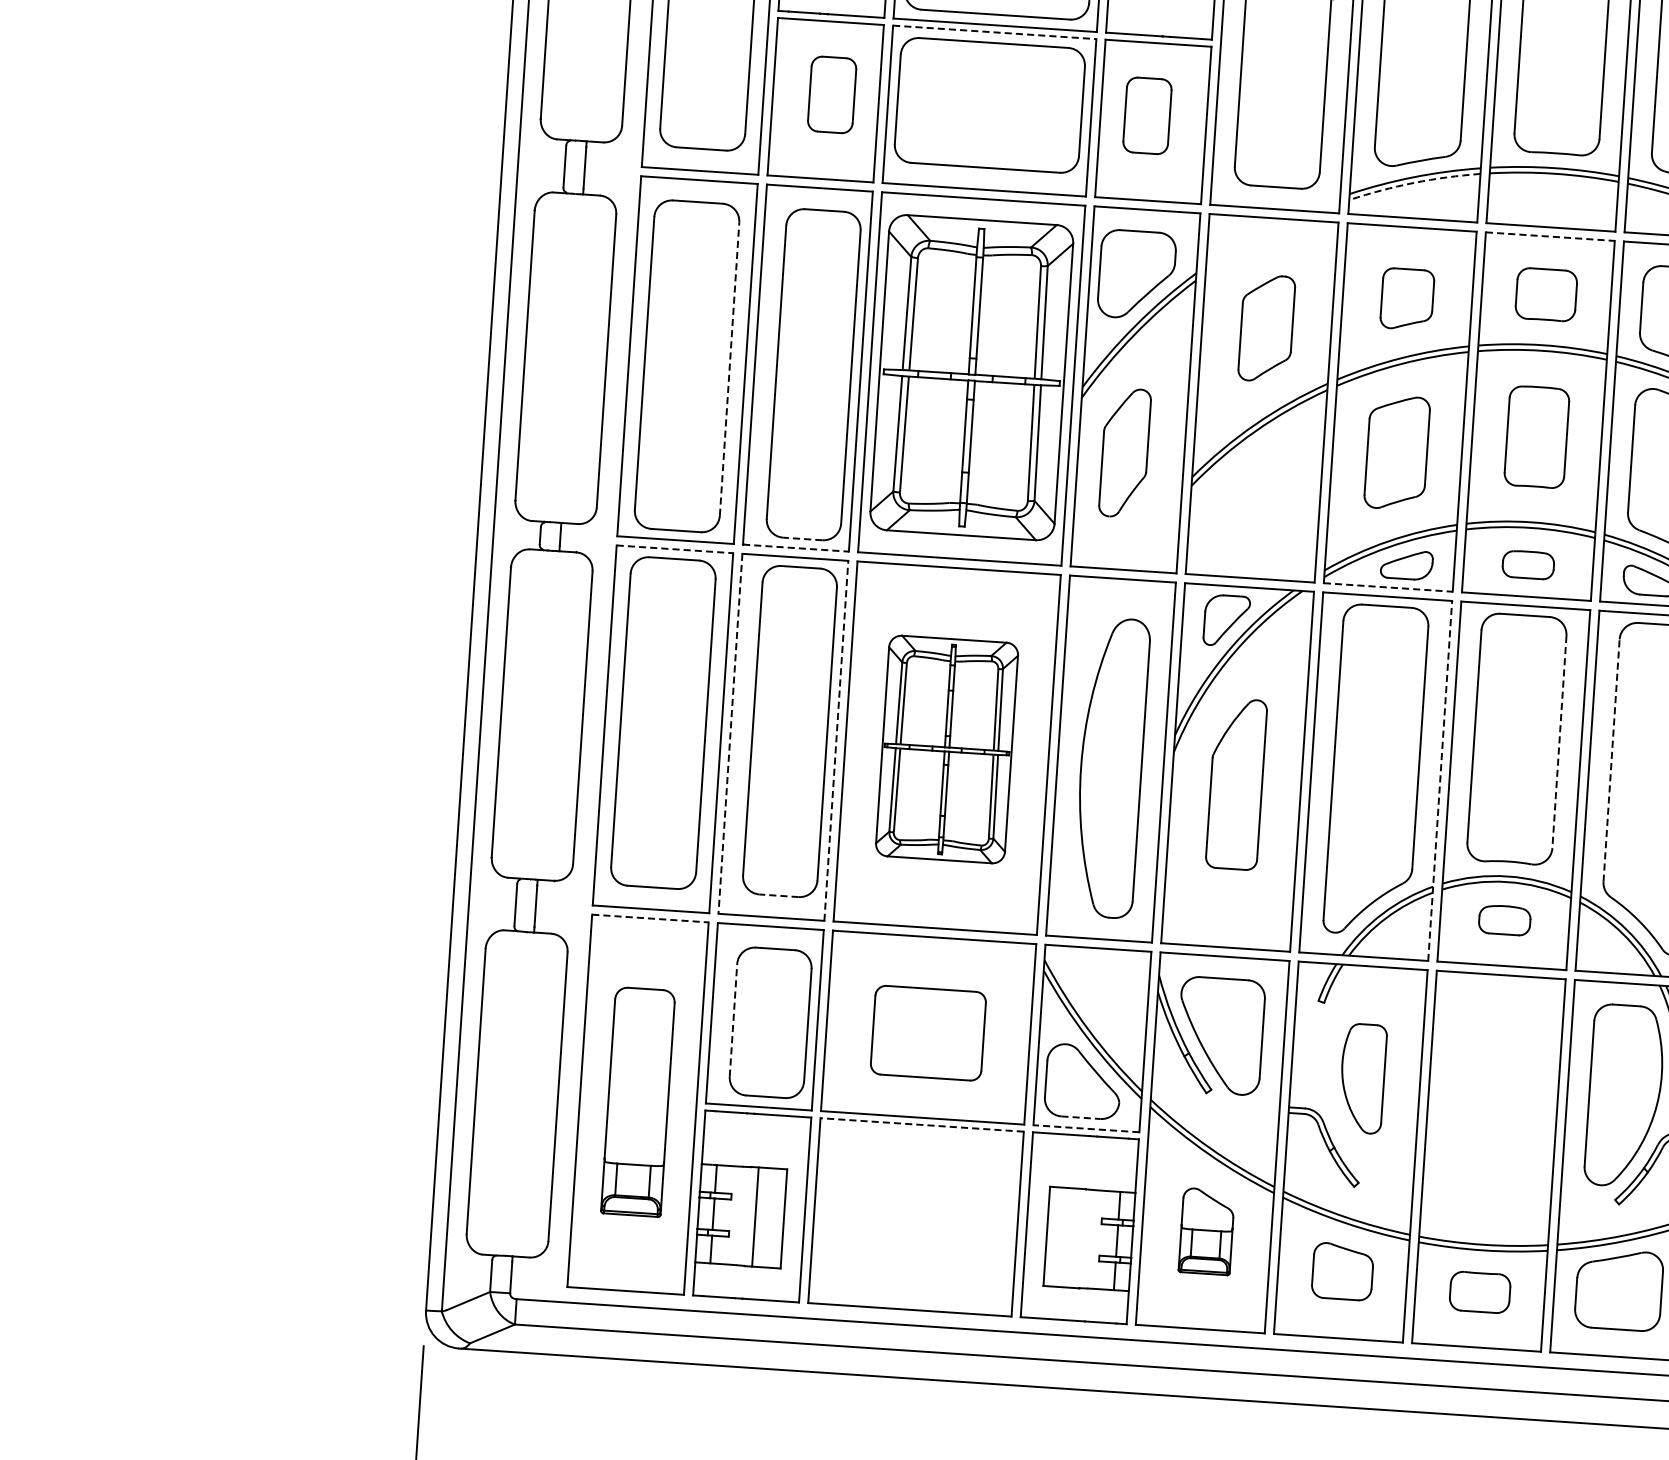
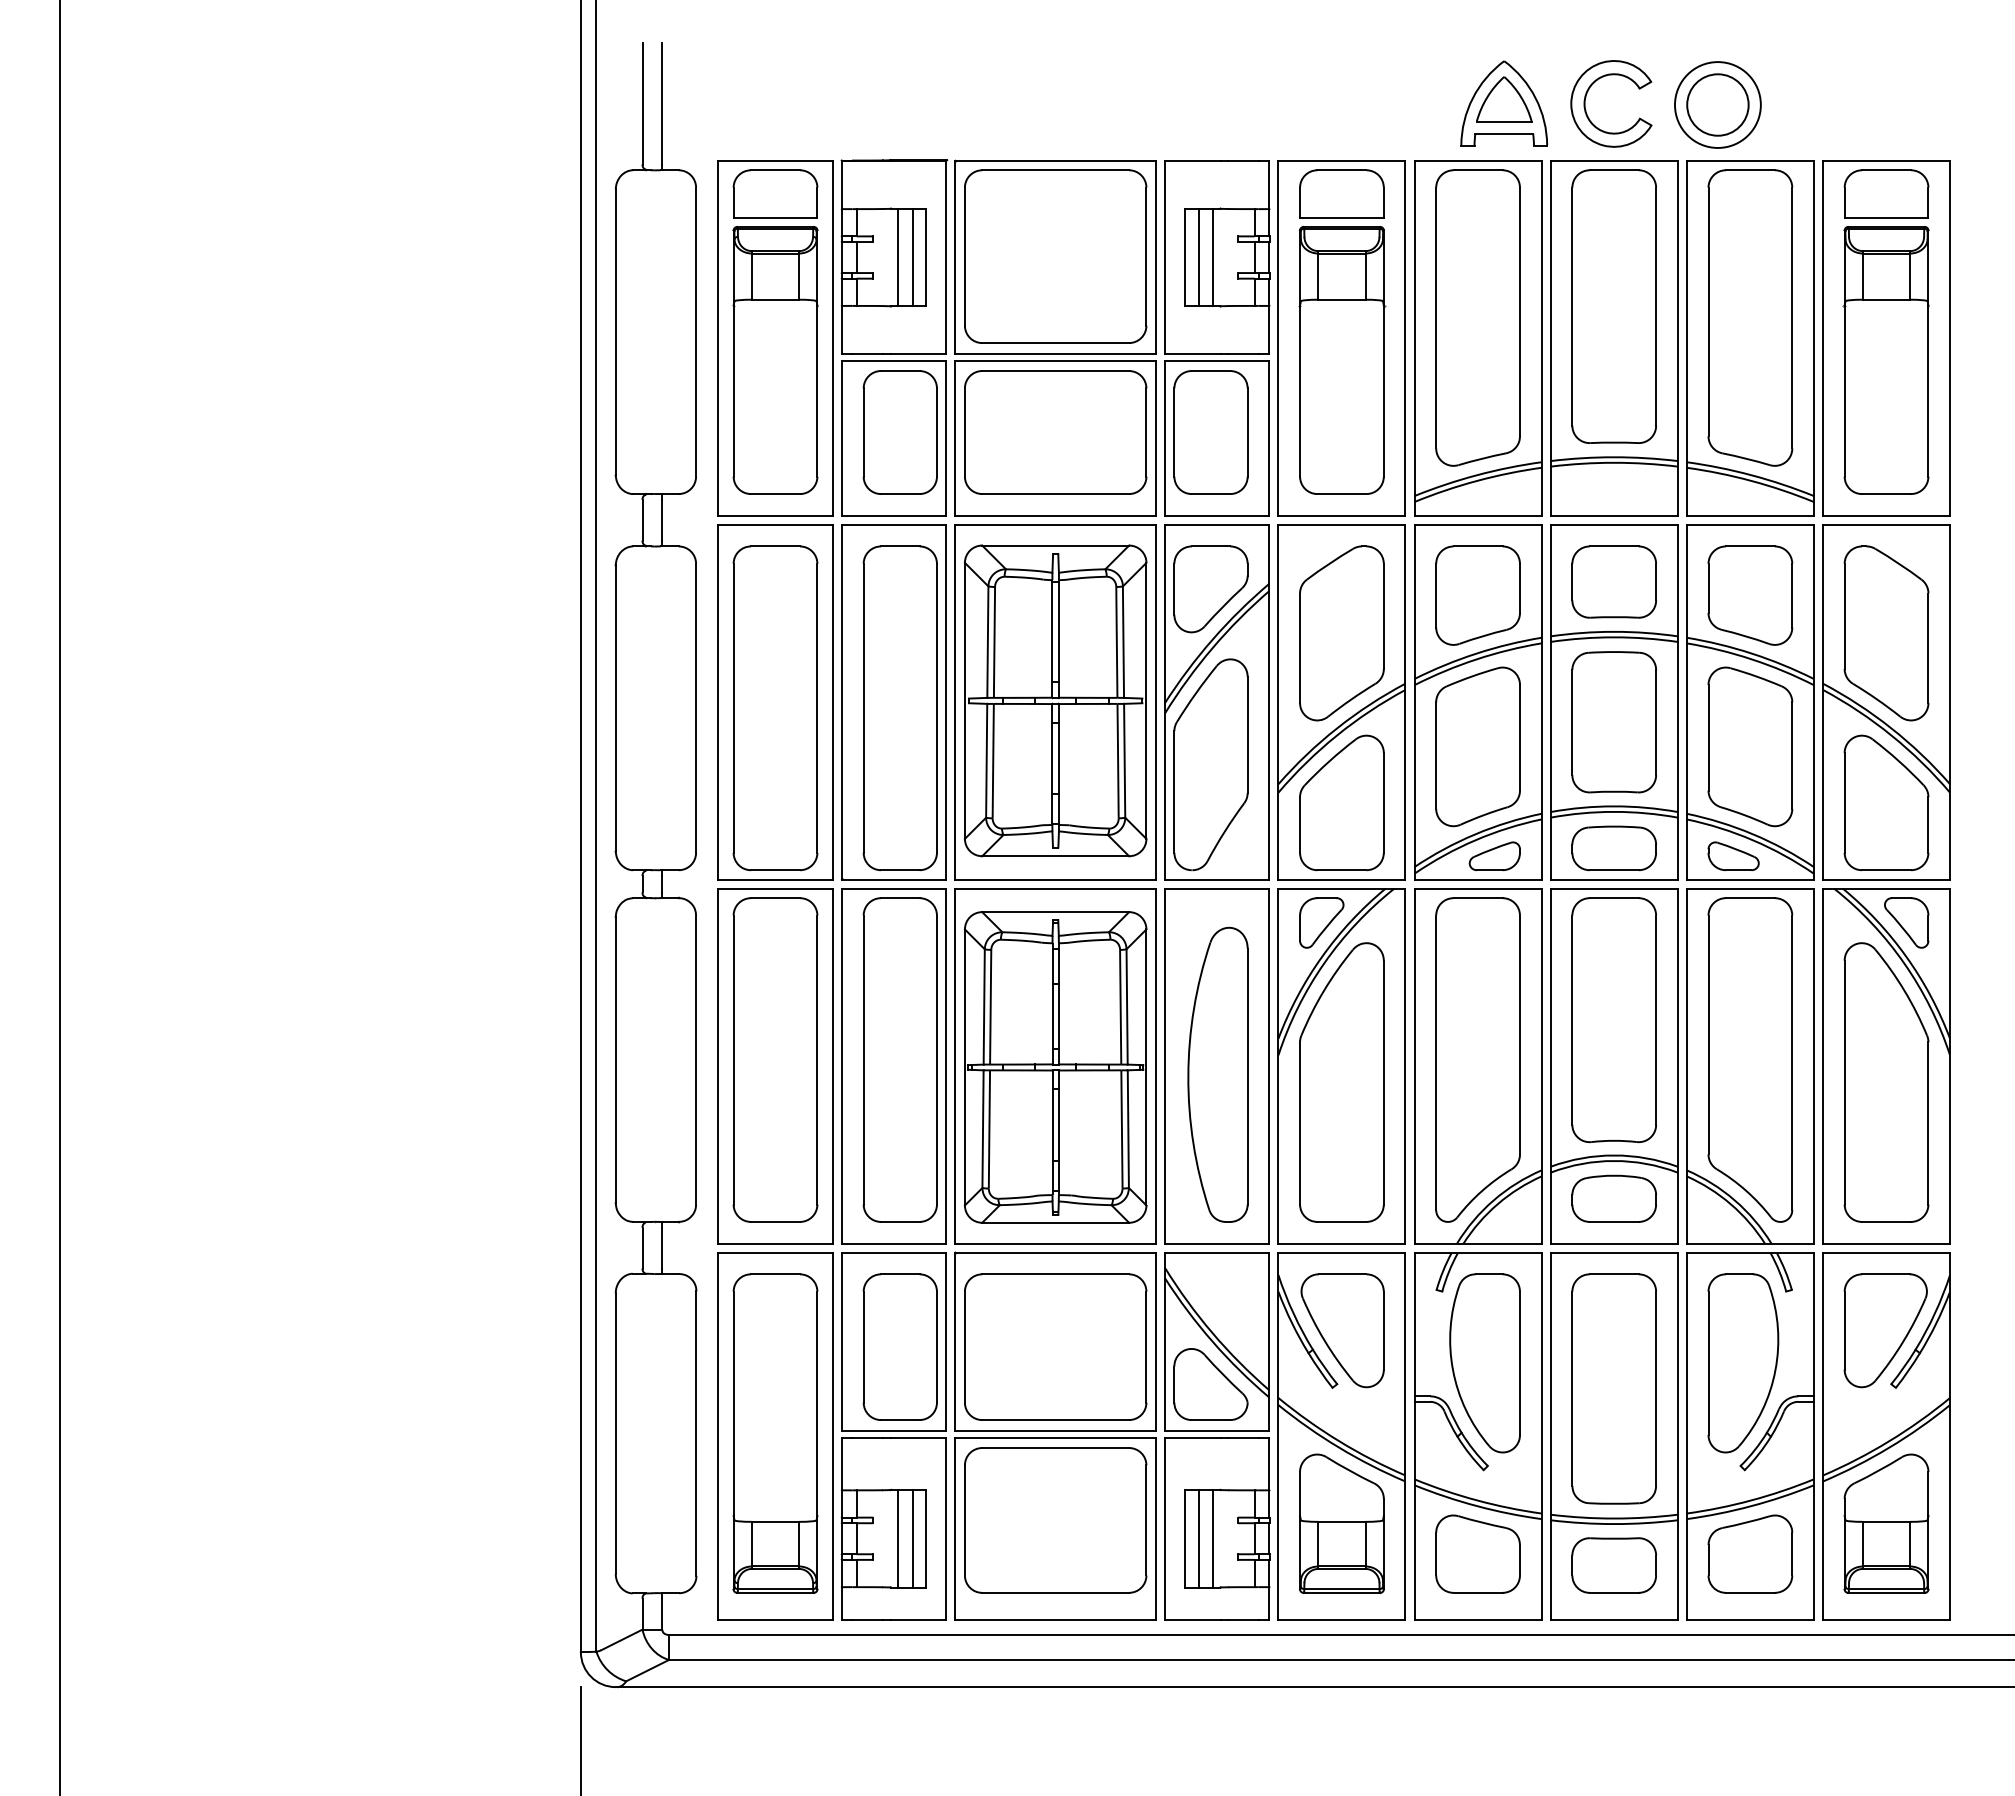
line: (995, 32) -> (1056, 360), dashed -> solid
part: (831, 94) -> (899, 432), size x1.67
part: (1146, 115) -> (1210, 432), size x1.67
arc: (1414, 182) -> (1477, 480), dashed -> solid
line: (1550, 236) -> (1614, 524), dashed -> solid
part: (1545, 294) -> (1613, 581), size x1.43
part: (1406, 299) -> (1477, 595), size x1.67
part: (1266, 328) -> (1341, 633), size x1.67
line: (729, 369) -> (817, 708), dashed -> solid
part: (1536, 437) -> (1613, 722), size x1.43
part: (1124, 452) -> (1210, 764), size x1.67
part: (1396, 452) -> (1477, 746), size x1.43
part: (1254, 500) -> (1341, 802), added
line: (801, 539) -> (899, 870), dashed -> solid
line: (796, 547) -> (894, 879), dashed -> solid
line: (675, 549) -> (776, 888), dashed -> solid
part: (1527, 564) -> (1613, 848), size x1.67
line: (1388, 587) -> (1478, 879), dashed -> solid
line: (730, 734) -> (842, 1066), dashed -> solid
line: (836, 740) -> (946, 1065), dashed -> solid
line: (1559, 742) -> (1656, 1020), dashed -> solid
part: (946, 749) -> (1055, 1067), size x1.43
line: (1611, 760) -> (1708, 1034), dashed -> solid
line: (1440, 780) -> (1541, 1065), dashed -> solid
part: (1236, 784) -> (1341, 1082), size x1.67
line: (778, 895) -> (899, 1221), dashed -> solid
line: (651, 918) -> (776, 1252), dashed -> solid
part: (1504, 920) -> (1613, 1198), size x1.67
line: (733, 1019) -> (863, 1346), dashed -> solid
part: (928, 1032) -> (1055, 1346), size x1.67
part: (1362, 1078) -> (1484, 1363), size x1.67
part: (638, 1101) -> (775, 1433), size x1.43
part: (1491, 1112) -> (1613, 1388), added
line: (1081, 1118) -> (1211, 1420), dashed -> solid
line: (922, 1124) -> (1055, 1437), dashed -> solid
line: (1085, 1128) -> (1216, 1430), dashed -> solid
part: (916, 1209) -> (1055, 1520), added
line: (770, 1217) -> (912, 1538), added
part: (1206, 1231) -> (1341, 1523), size x1.67
line: (1060, 1237) -> (1198, 1538), added
line: (1075, 1238) -> (1213, 1538), added
part: (1342, 1271) -> (1477, 1553), size x1.43
part: (1479, 1292) -> (1613, 1565), size x1.43

